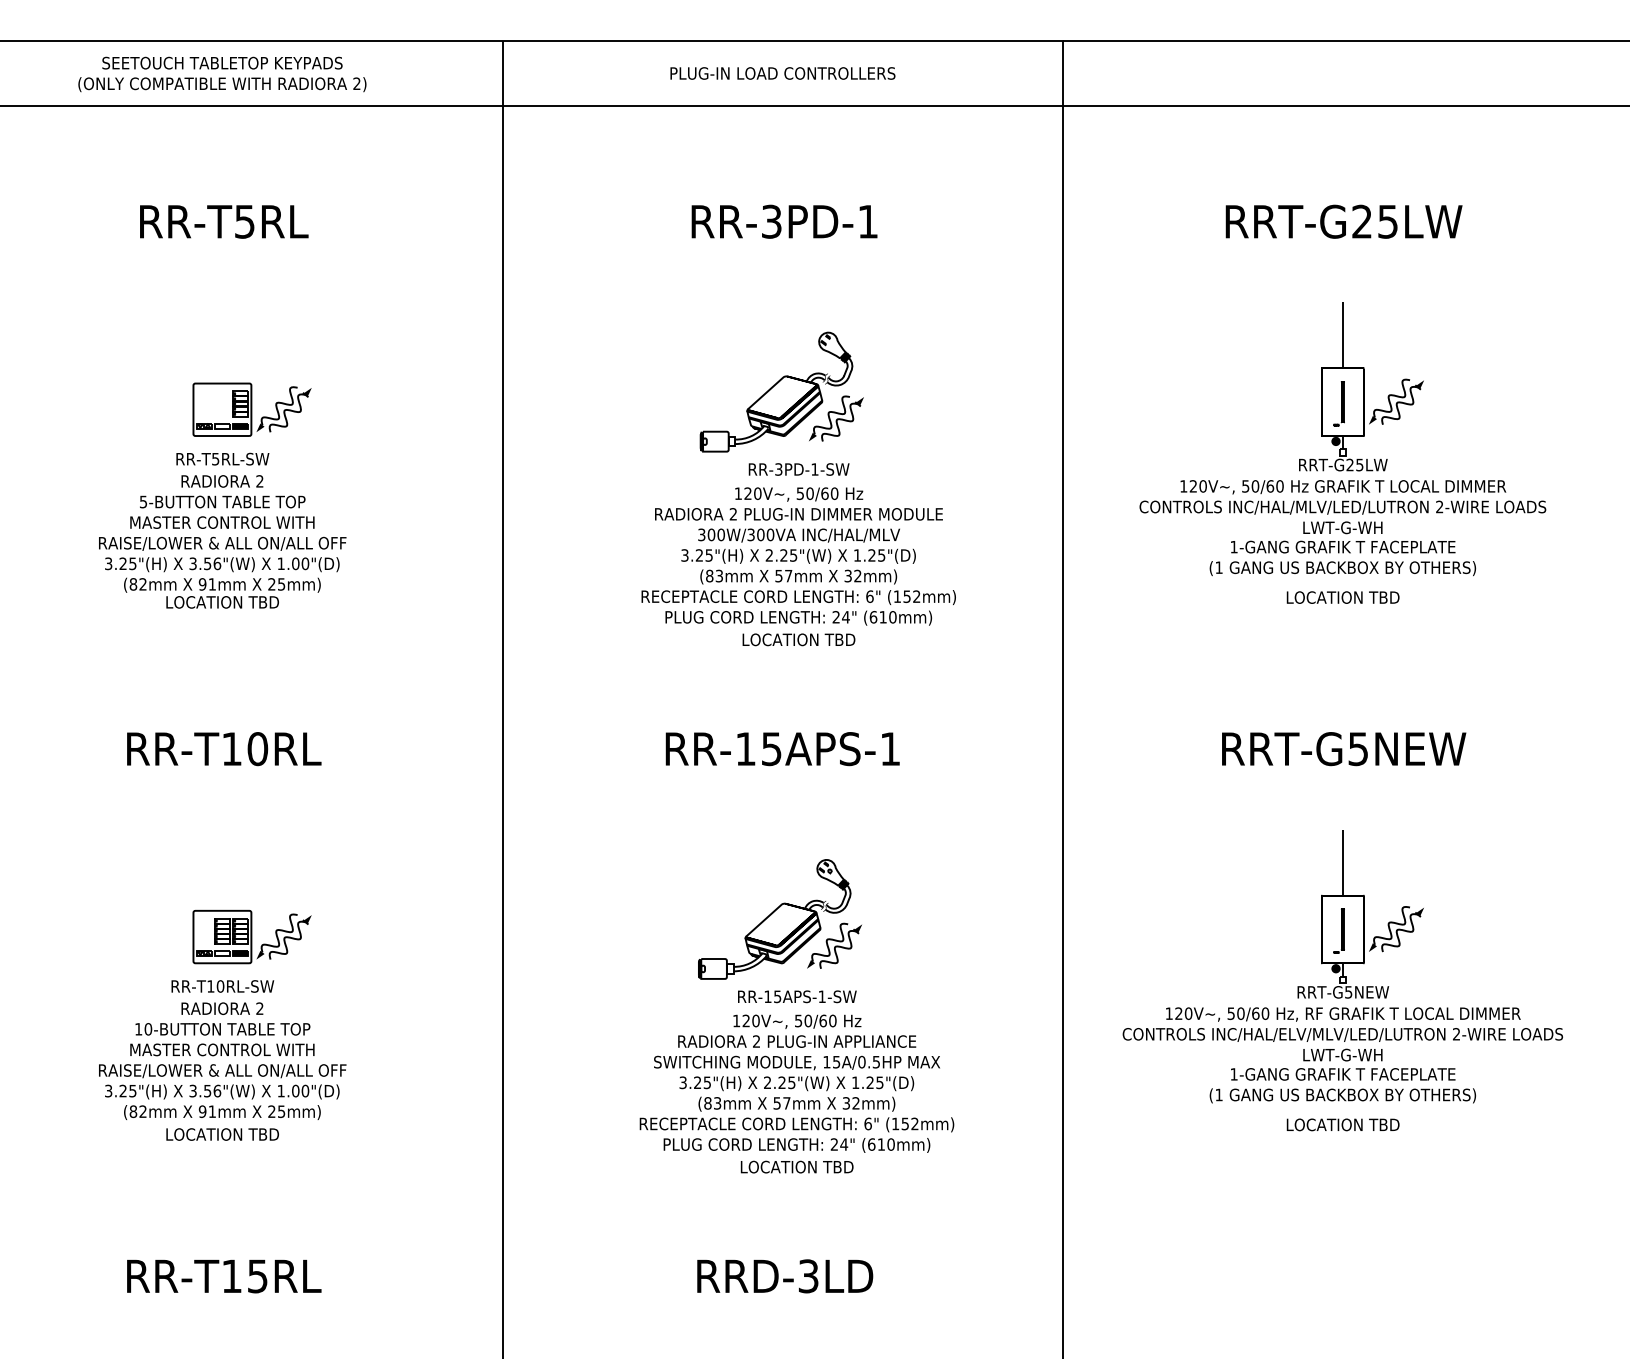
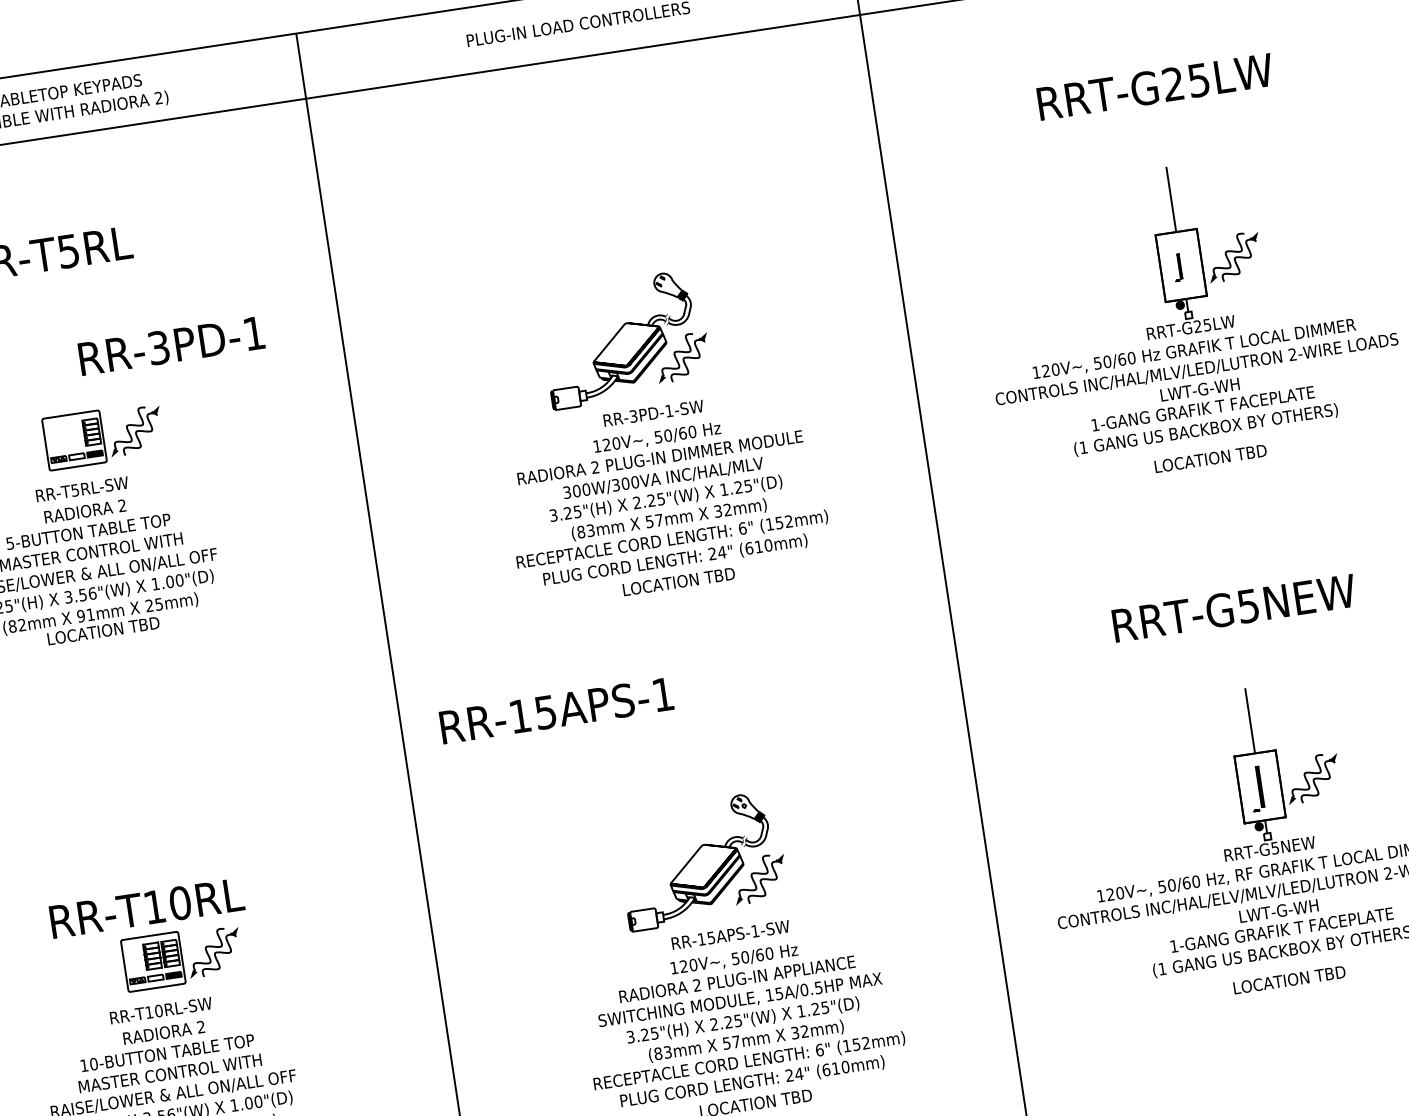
text: (784, 221) -> (171, 345), moved
part: (1338, 403) -> (1177, 267), size x0.6
text: (224, 749) -> (147, 908), moved
text: (782, 749) -> (556, 711), moved

